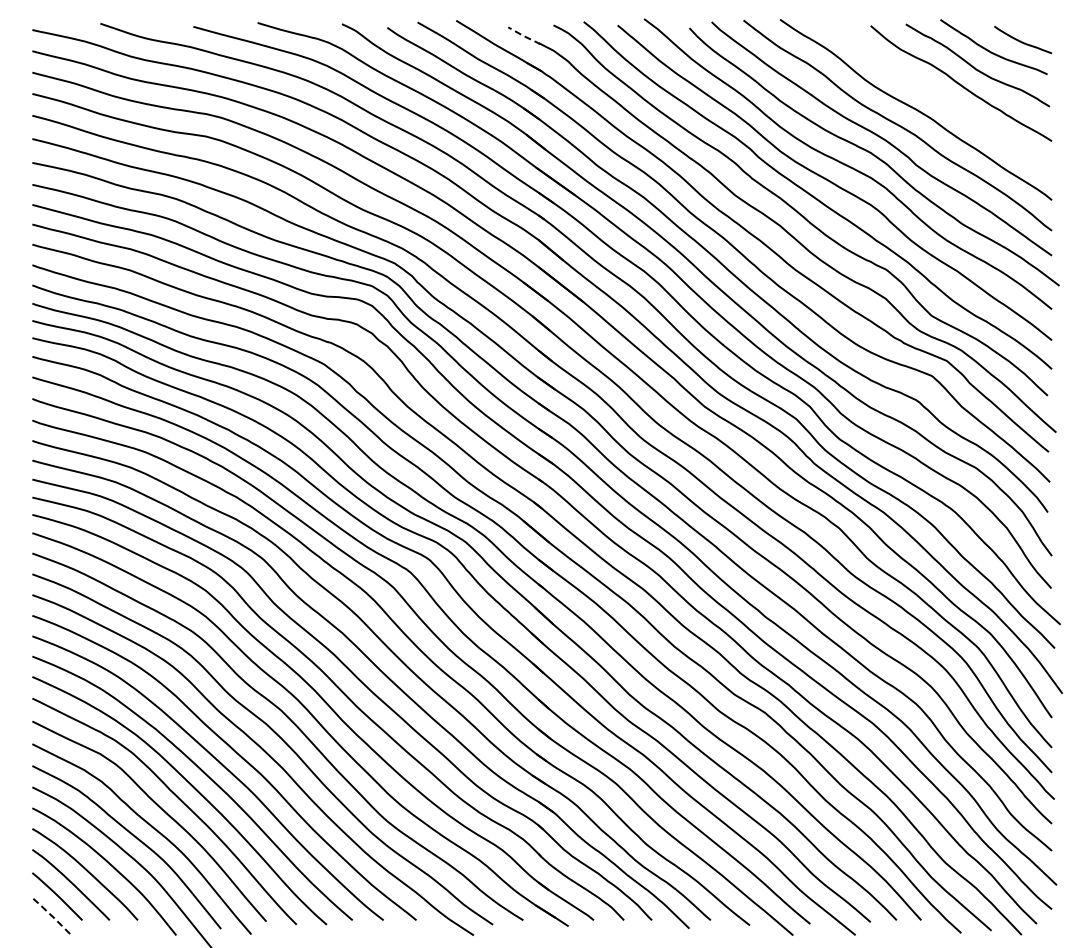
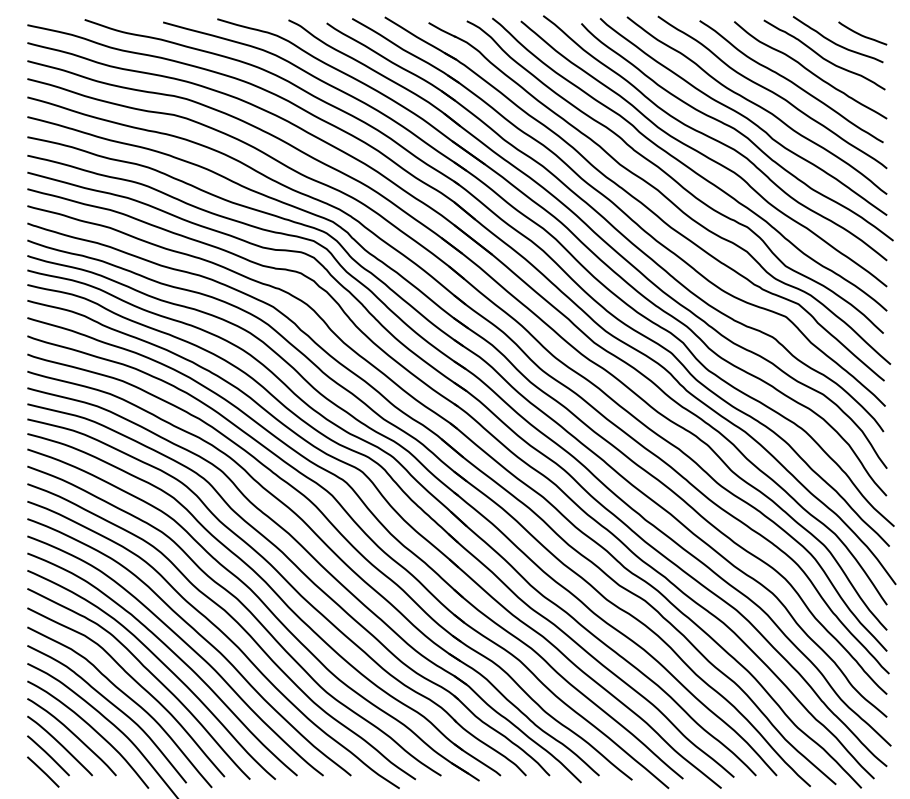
line: (524, 36) -> (442, 30), dashed -> solid
curve: (938, 96) -> (791, 81), added
line: (51, 915) -> (43, 771), dashed -> solid

